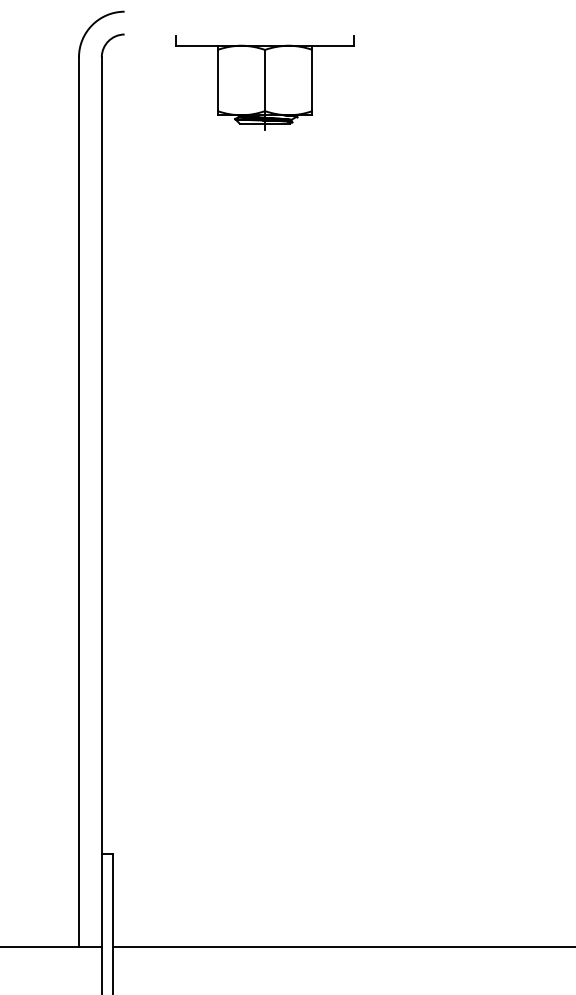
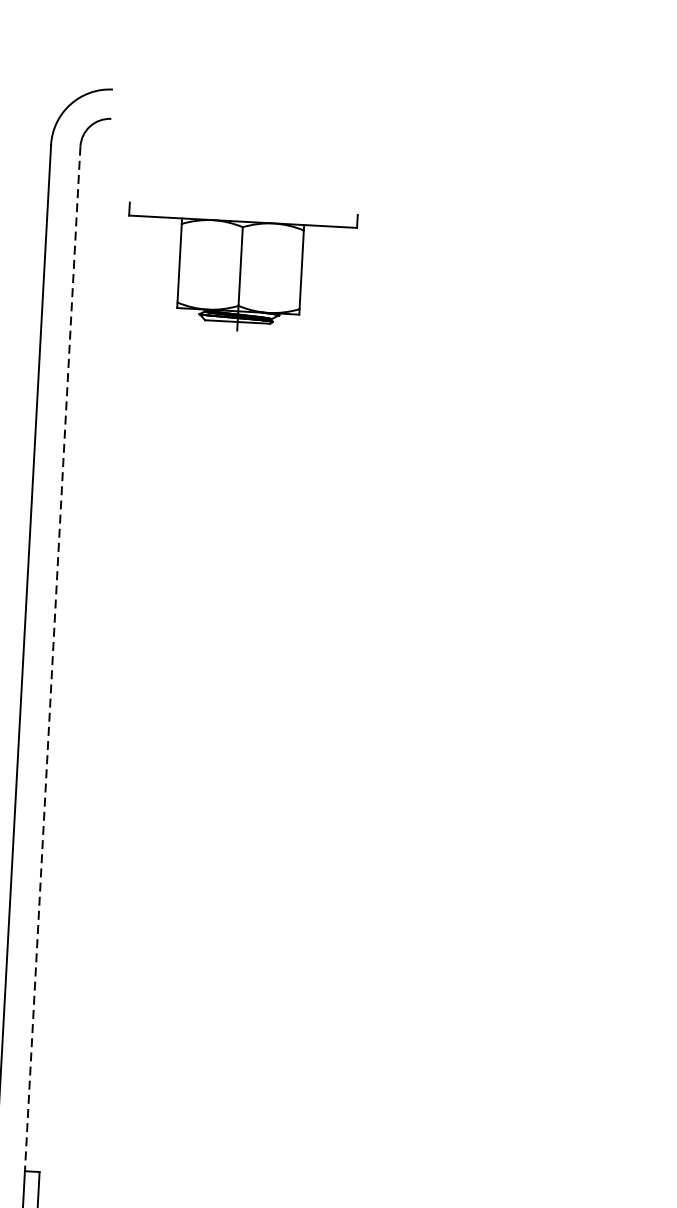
part: (264, 82) -> (239, 269), moved
line: (101, 456) -> (52, 660), solid -> dashed

